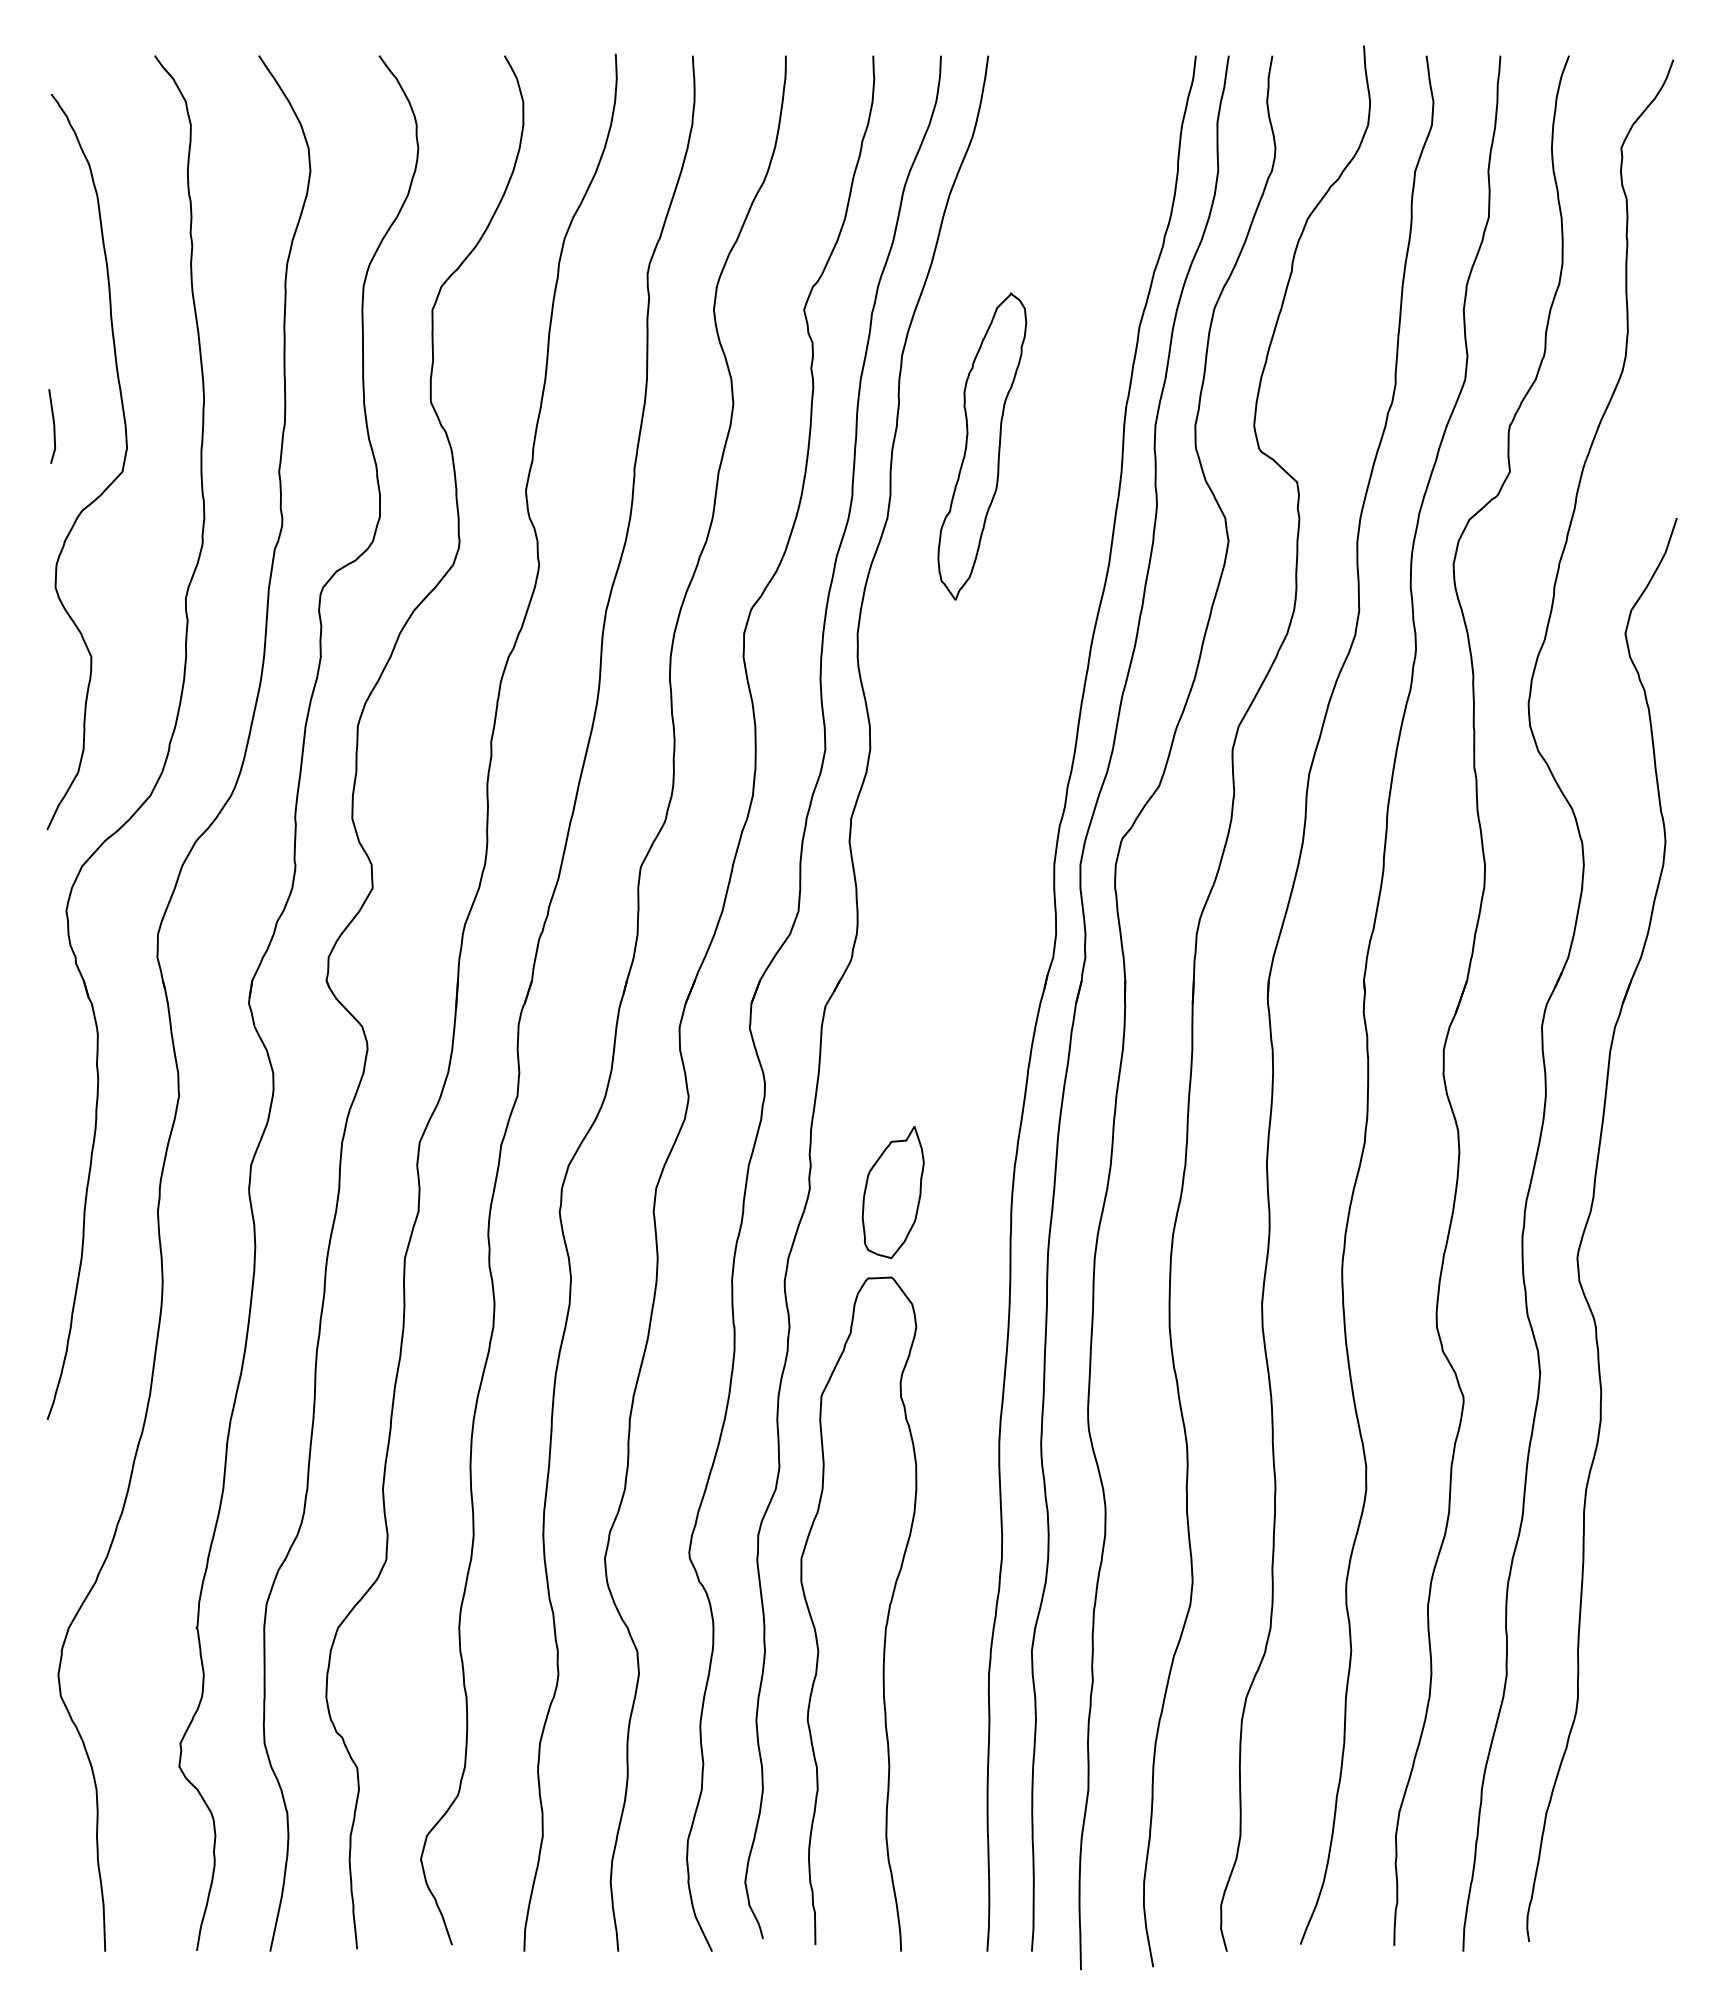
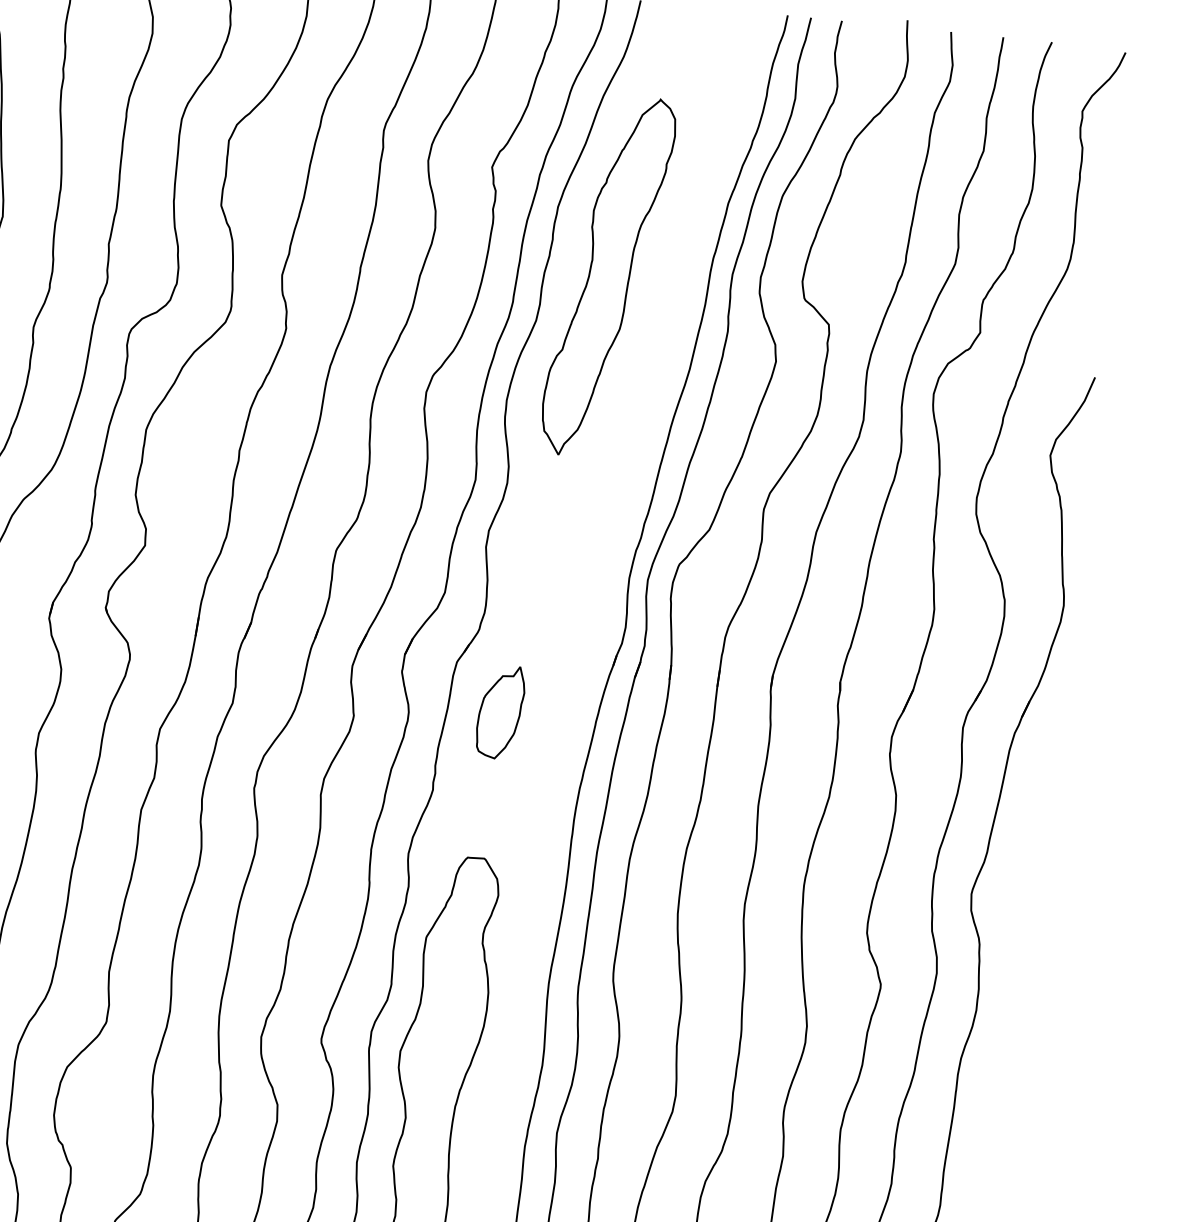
part: (982, 446) -> (608, 276), size x1.67
part: (892, 1192) -> (500, 712), moved

